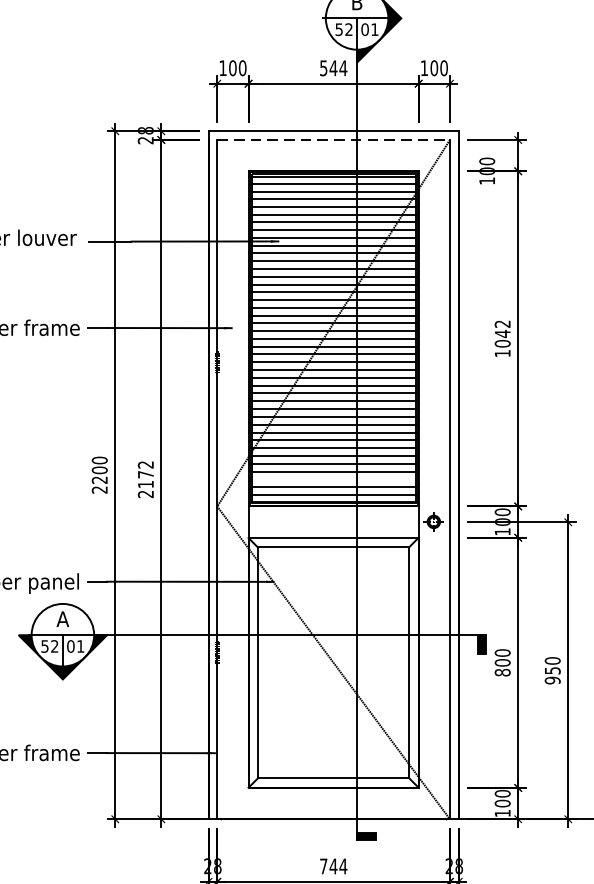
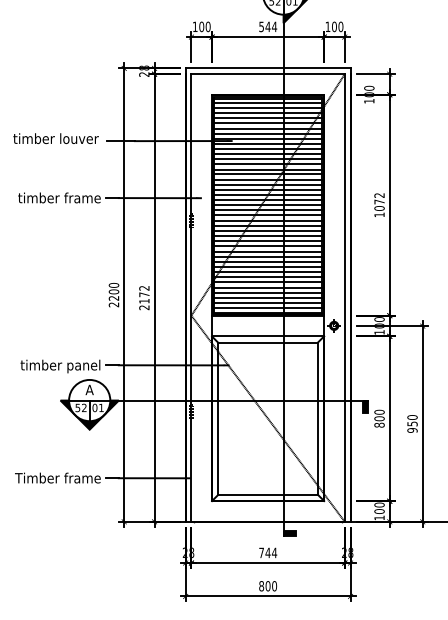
line: (334, 140) -> (268, 74), dashed -> solid
text: (502, 333) -> (379, 201), 1042 -> 1072
line: (334, 478) -> (268, 297), added

